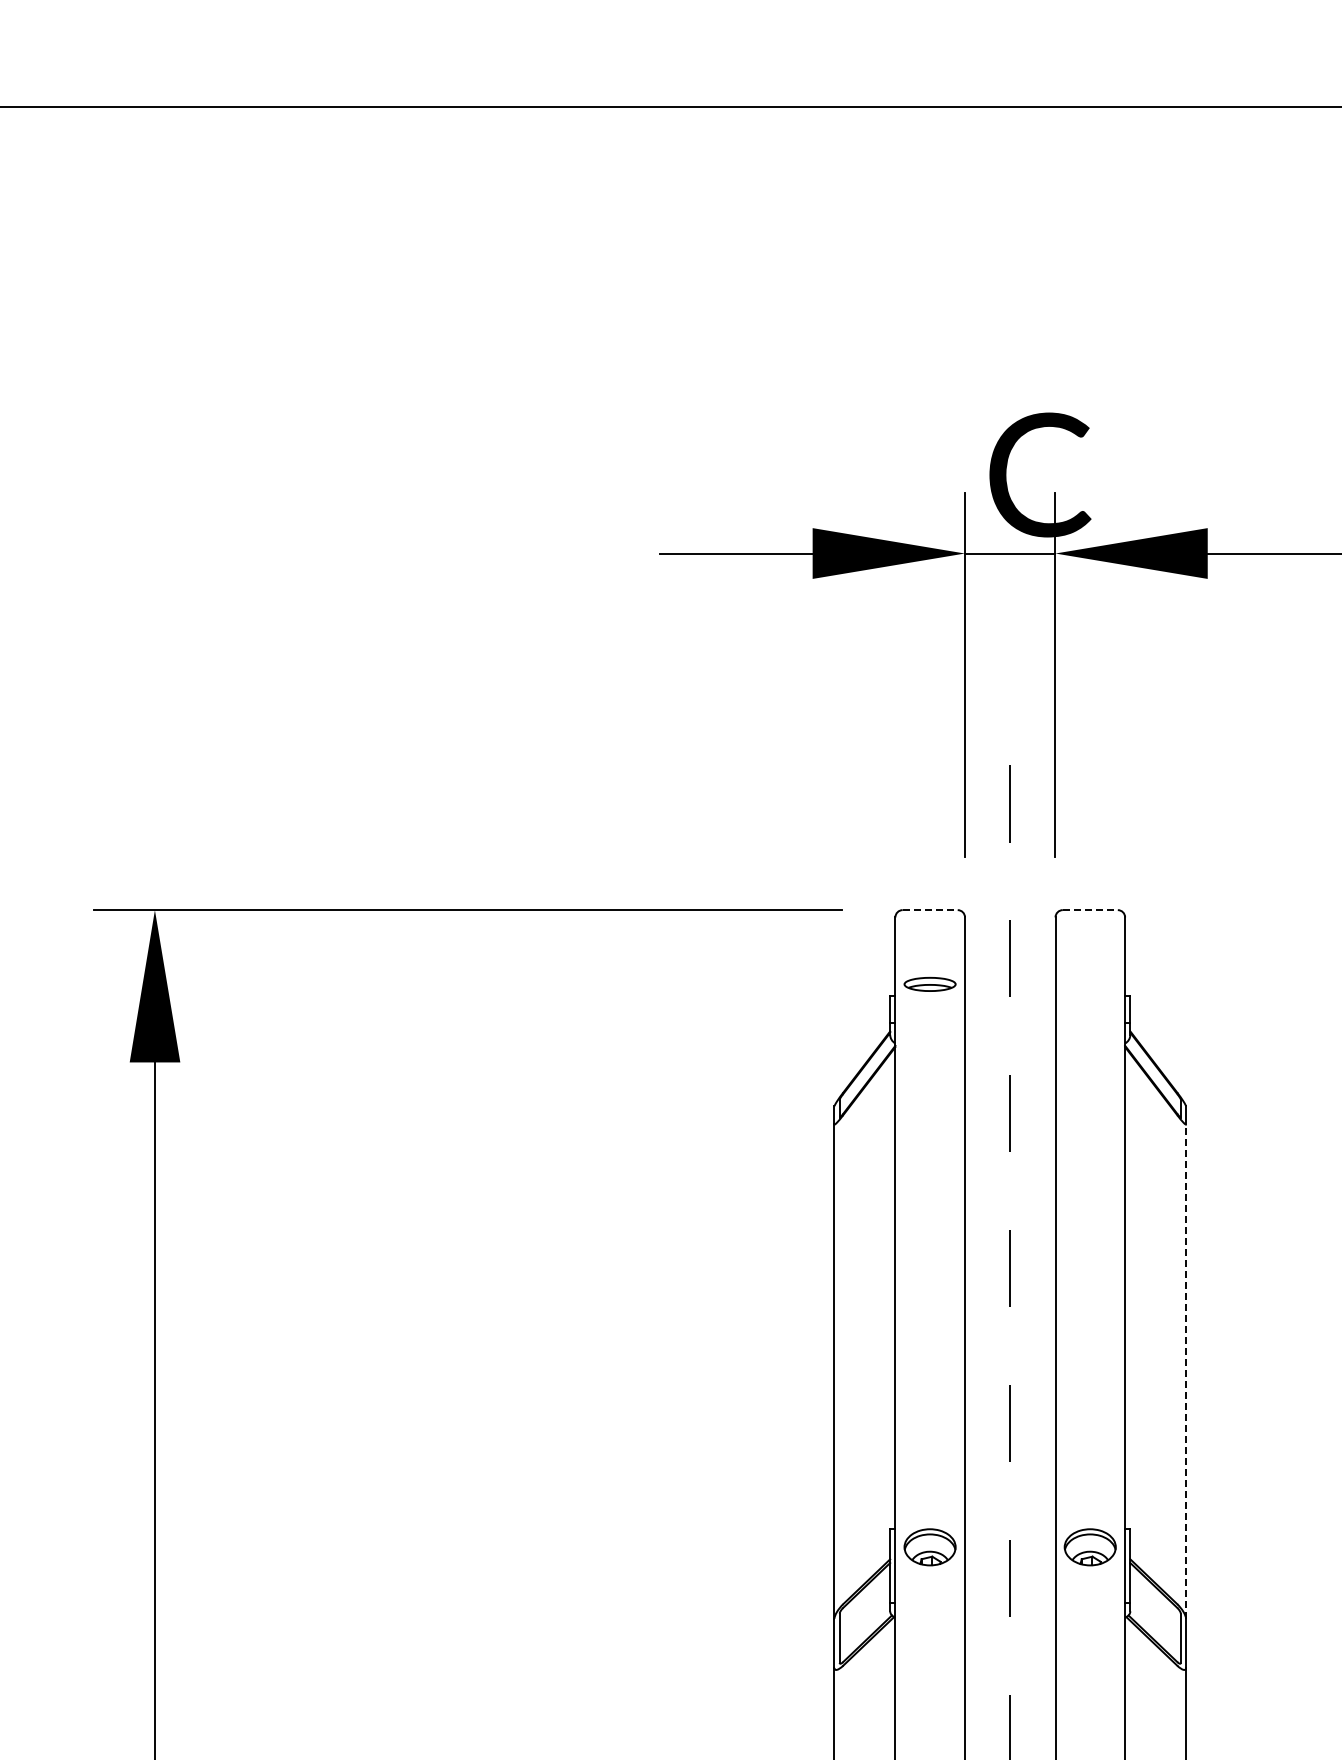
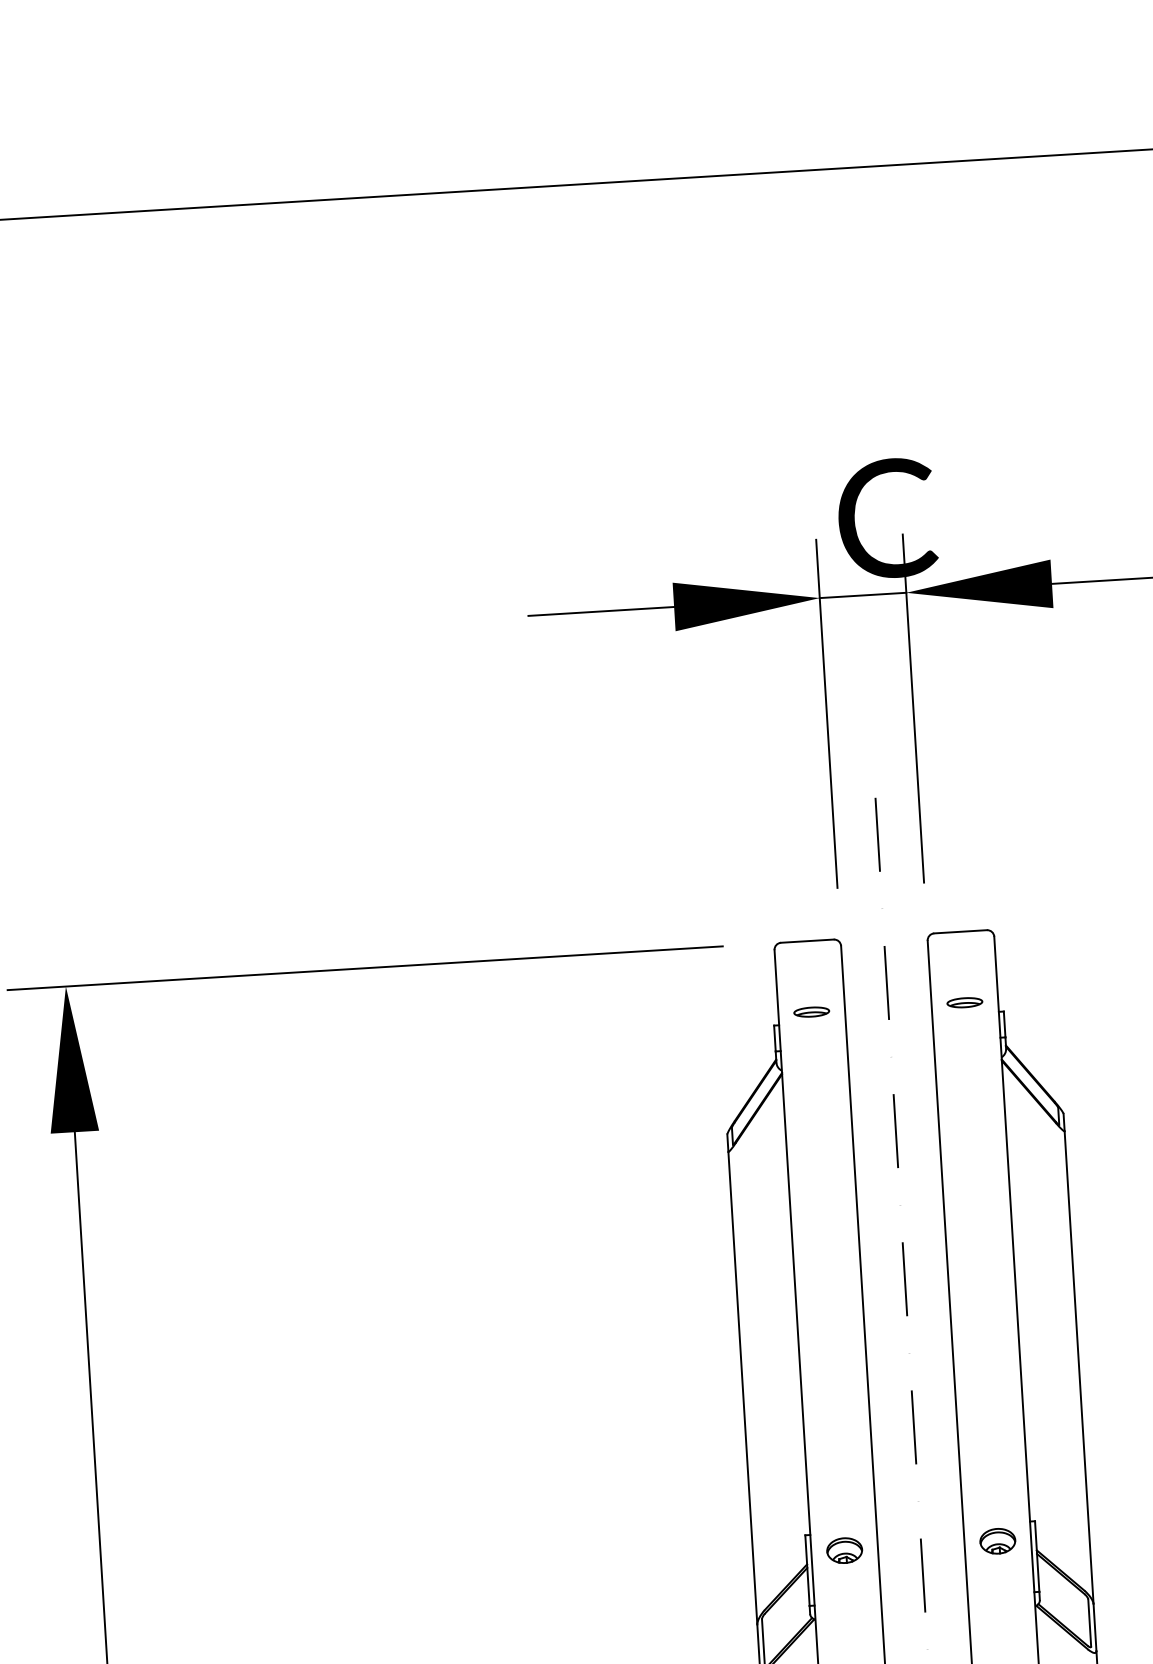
line: (930, 910) -> (807, 941), dashed -> solid
line: (1090, 910) -> (960, 932), dashed -> solid
part: (930, 983) -> (811, 1011), size x0.71
part: (1090, 983) -> (965, 1001), added
line: (1186, 1371) -> (1079, 1367), dashed -> solid
part: (930, 1547) -> (844, 1550), size x0.71
part: (1090, 1547) -> (997, 1541), size x0.71

